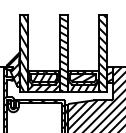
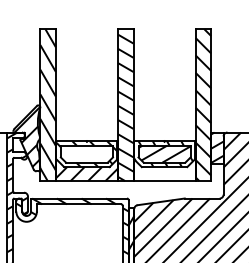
hatch: (43, 77) -> (85, 153), removed
hatch: (83, 81) -> (164, 161), removed

